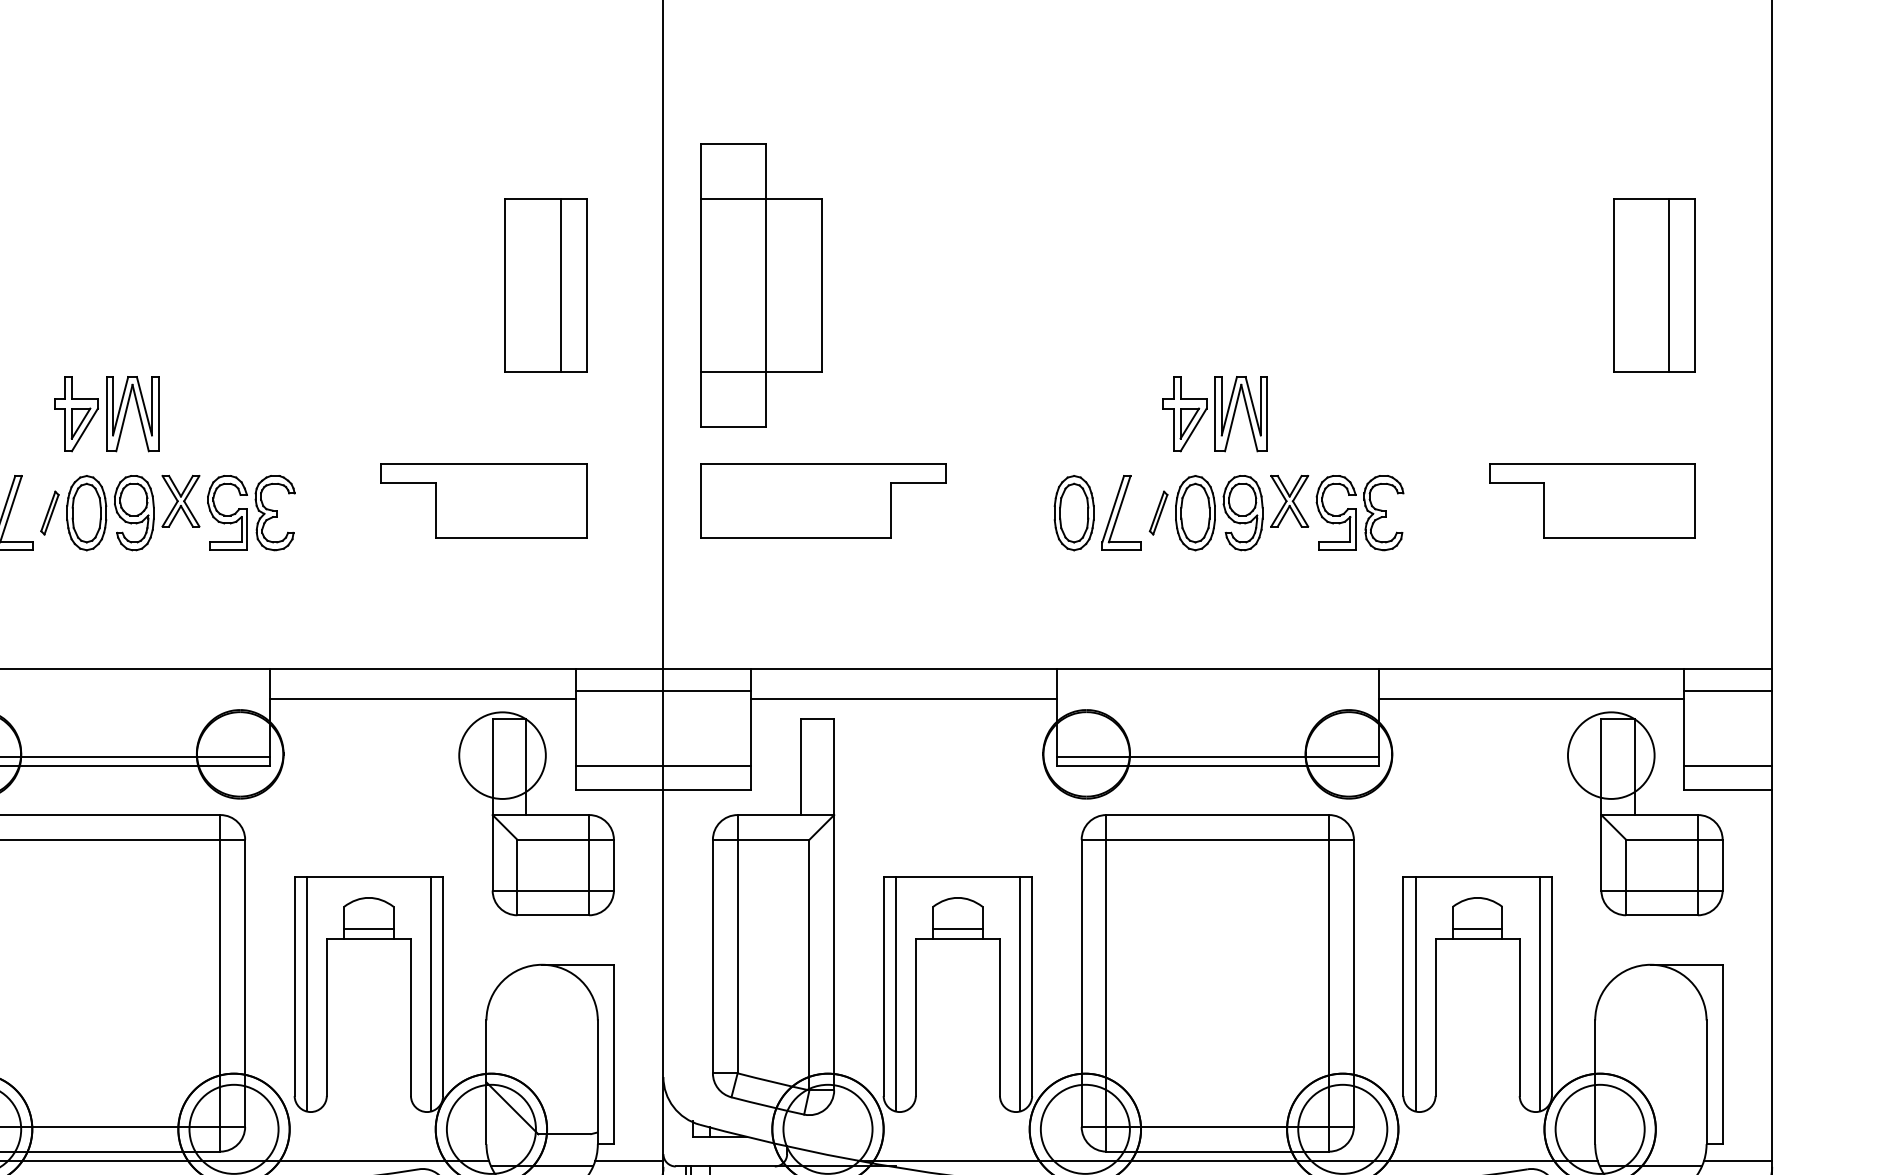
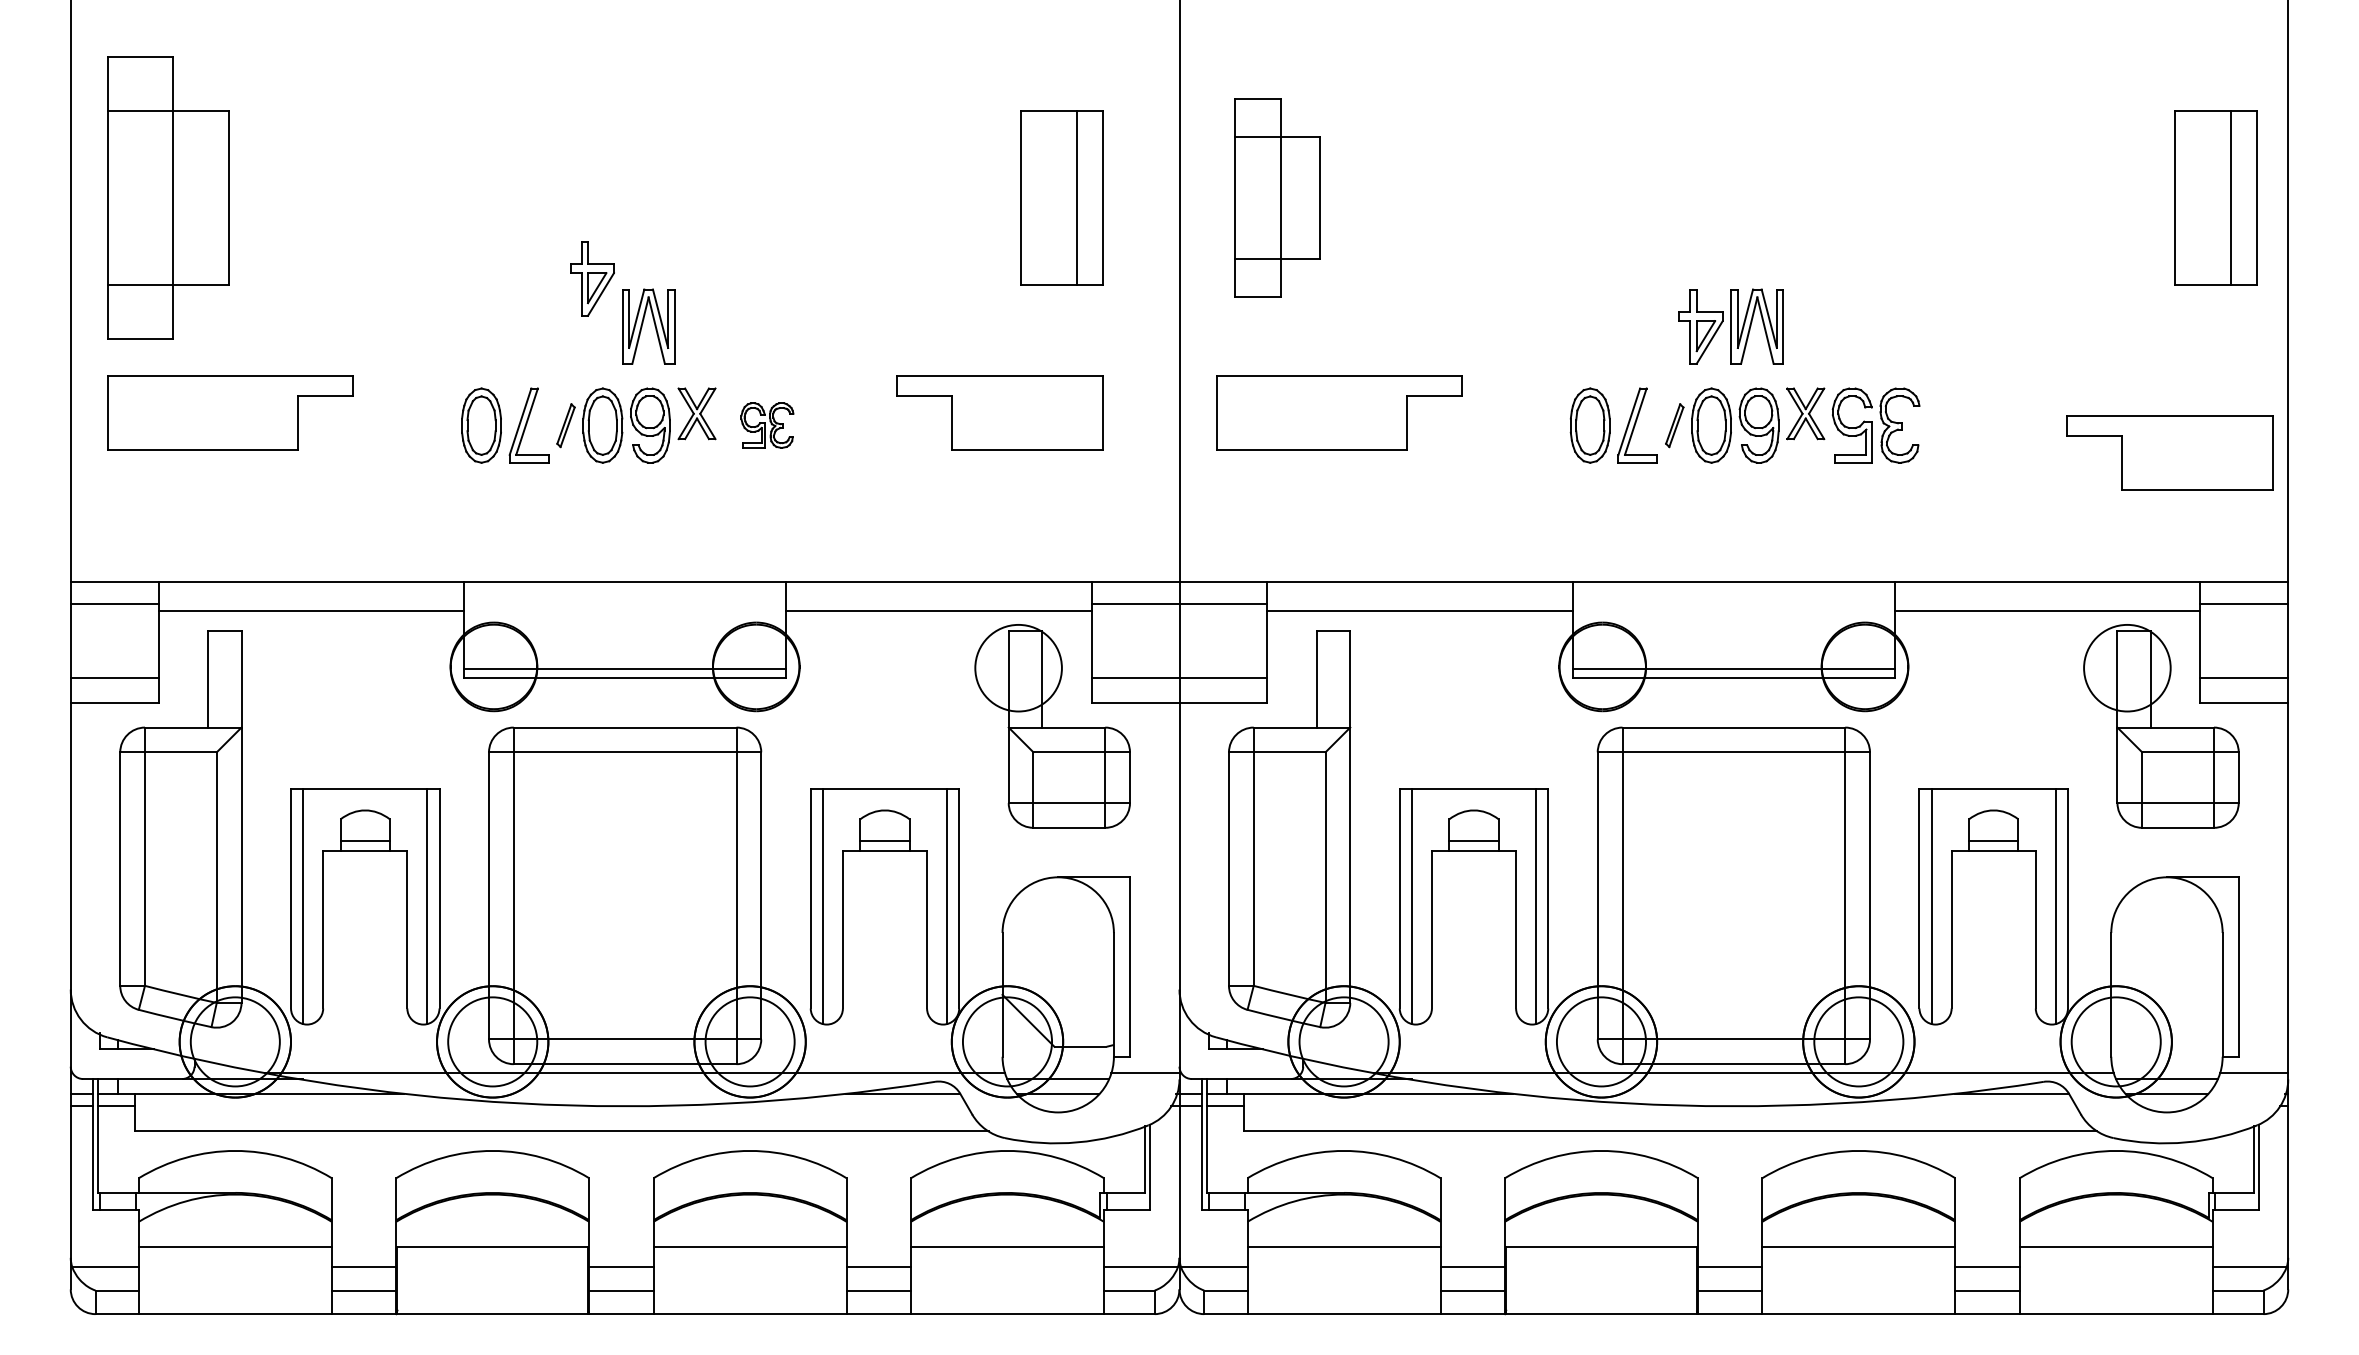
part: (761, 284) -> (1277, 197), size x0.7
part: (1654, 284) -> (2215, 197), moved
part: (76, 413) -> (592, 278), moved
part: (1592, 499) -> (2169, 452), moved
part: (251, 512) -> (767, 425), size x0.6

